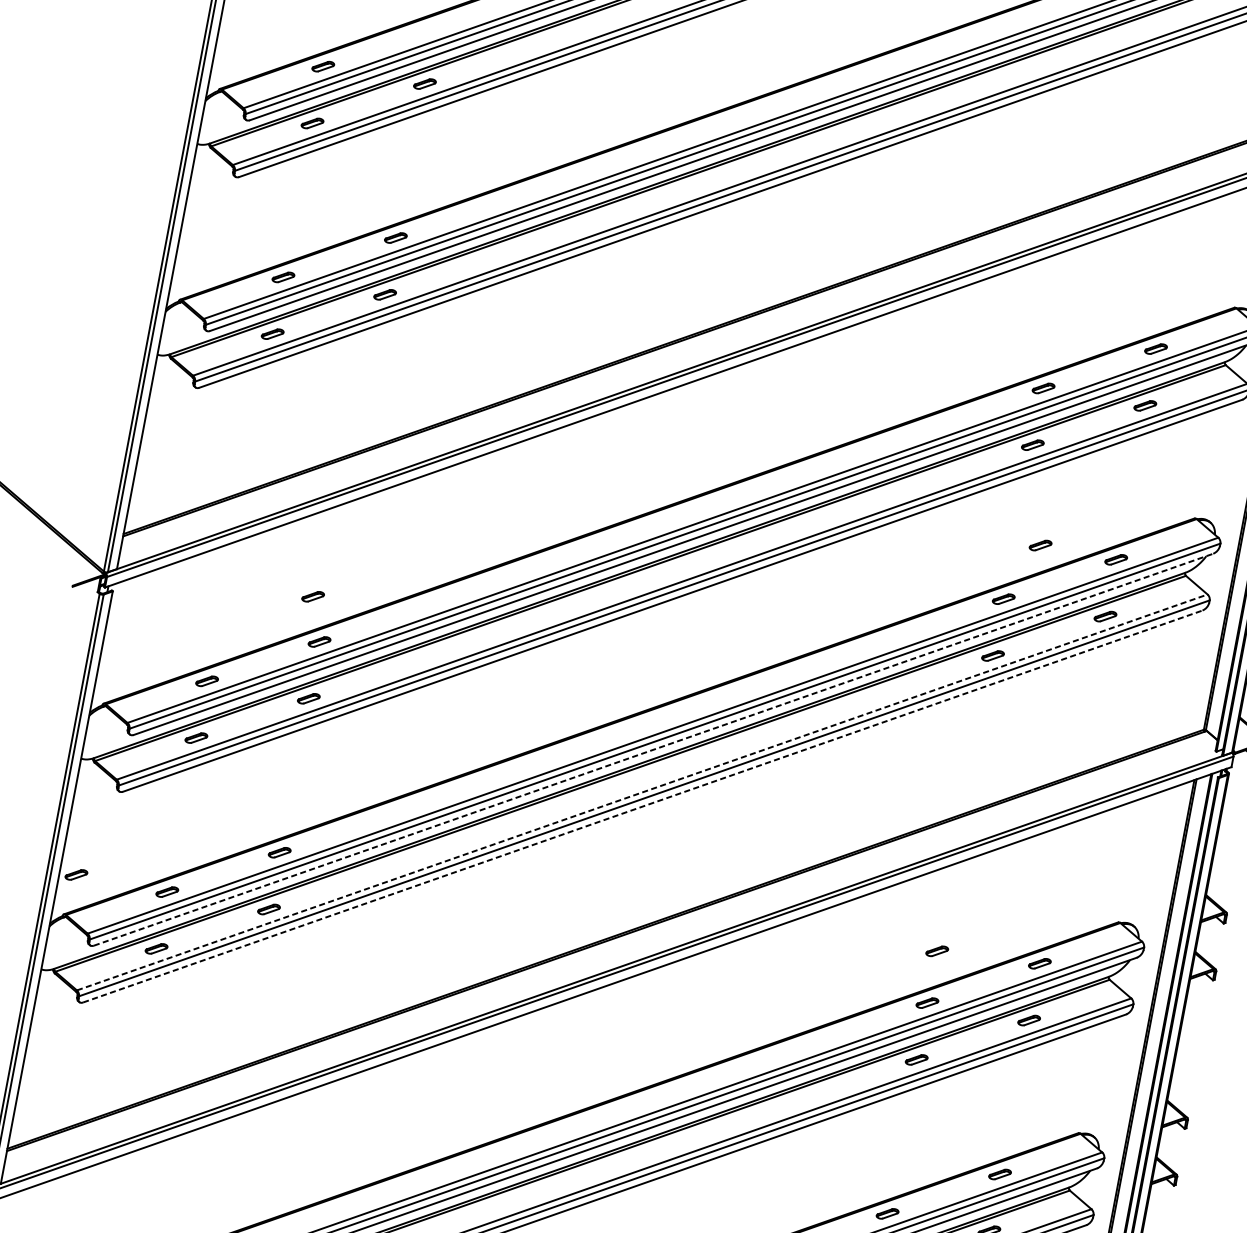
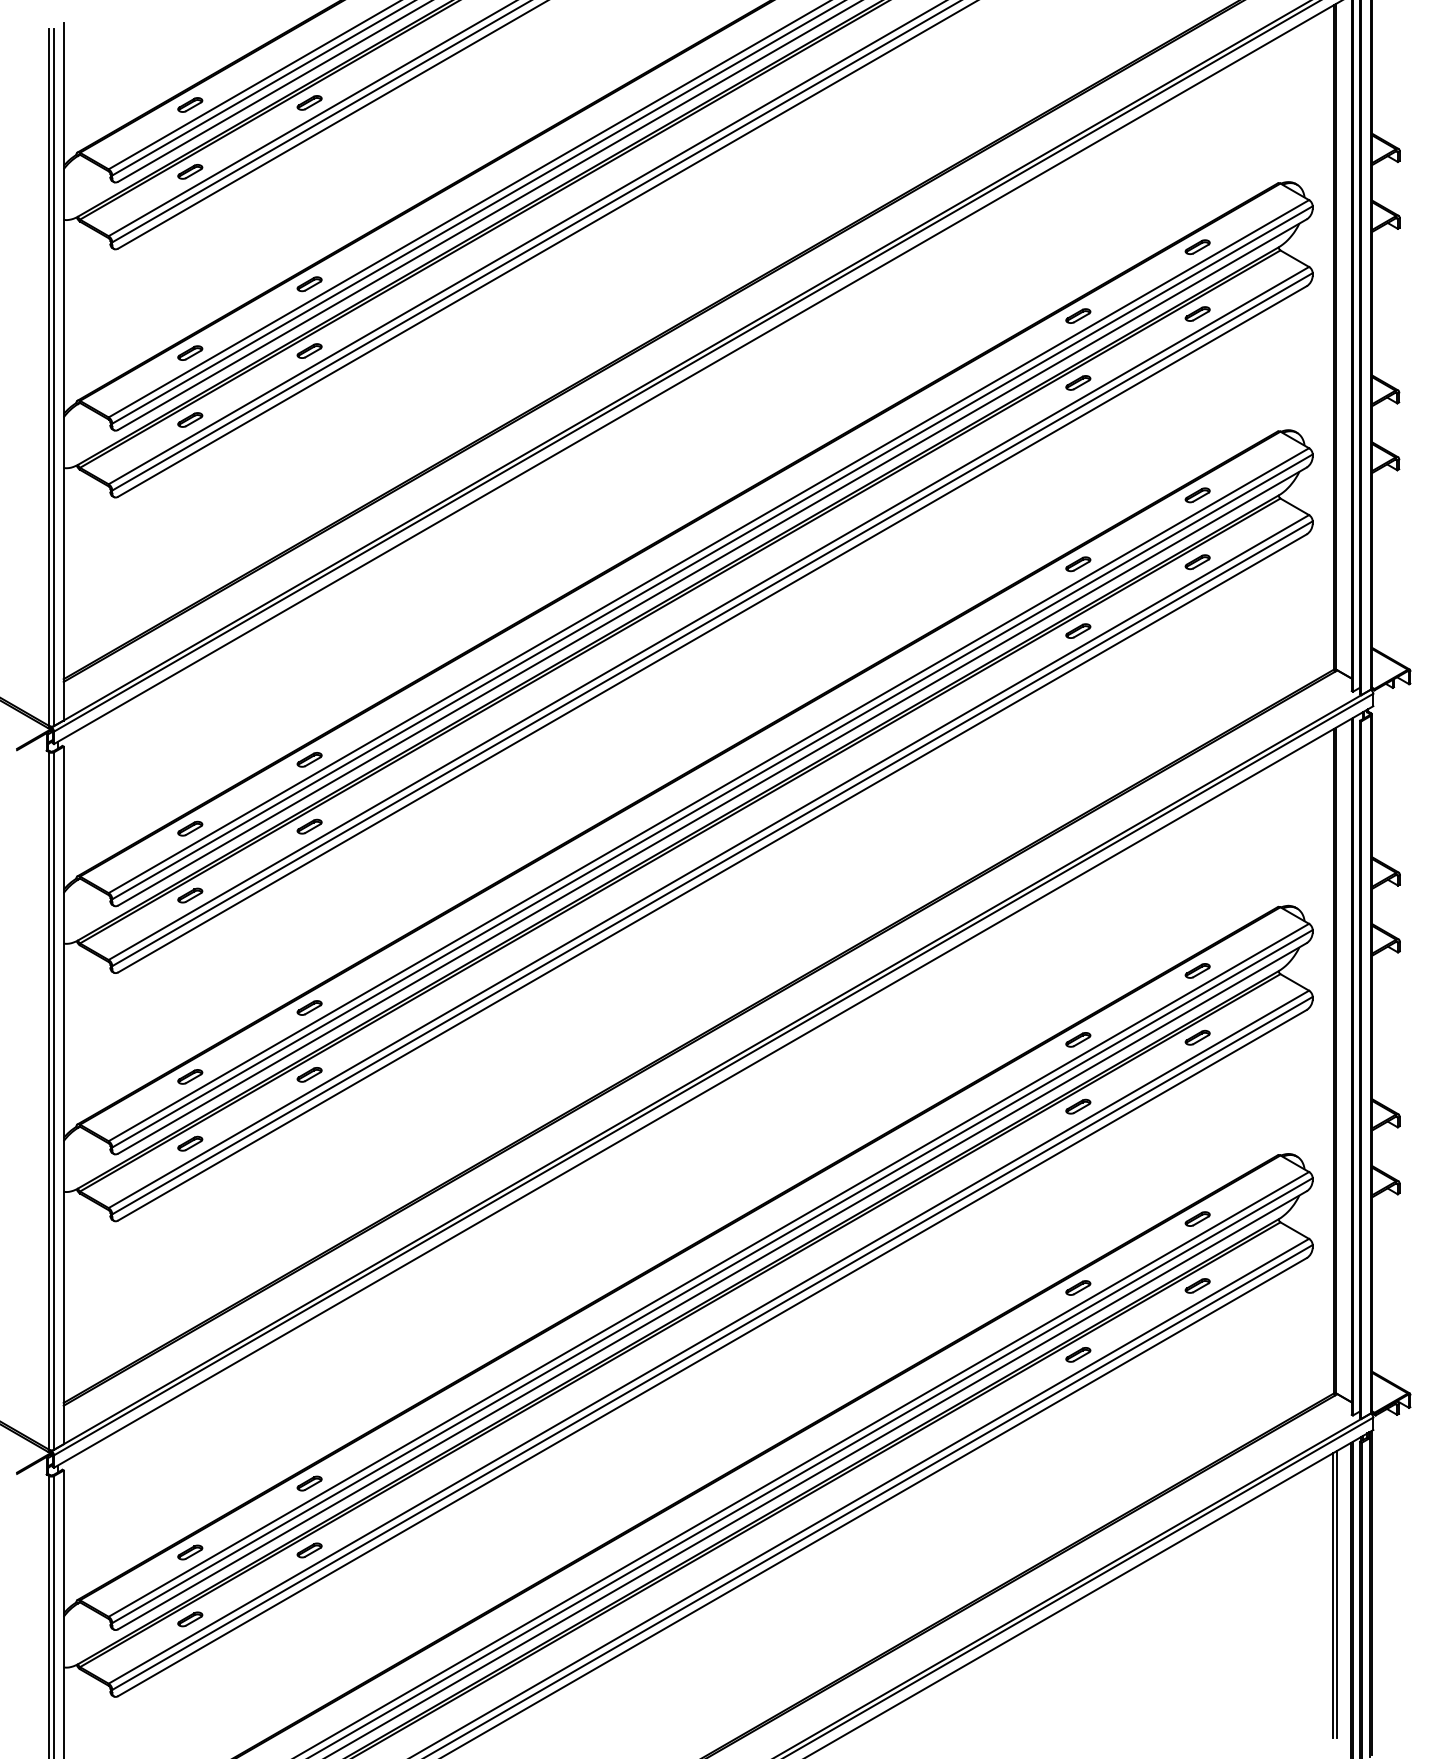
part: (1040, 545) -> (1108, 495), removed
part: (313, 596) -> (292, 709), removed
line: (653, 749) -> (712, 810), dashed -> solid
line: (642, 792) -> (709, 861), dashed -> solid
line: (642, 806) -> (712, 877), dashed -> solid
part: (76, 874) -> (83, 1076), removed
part: (937, 951) -> (1078, 978), removed

